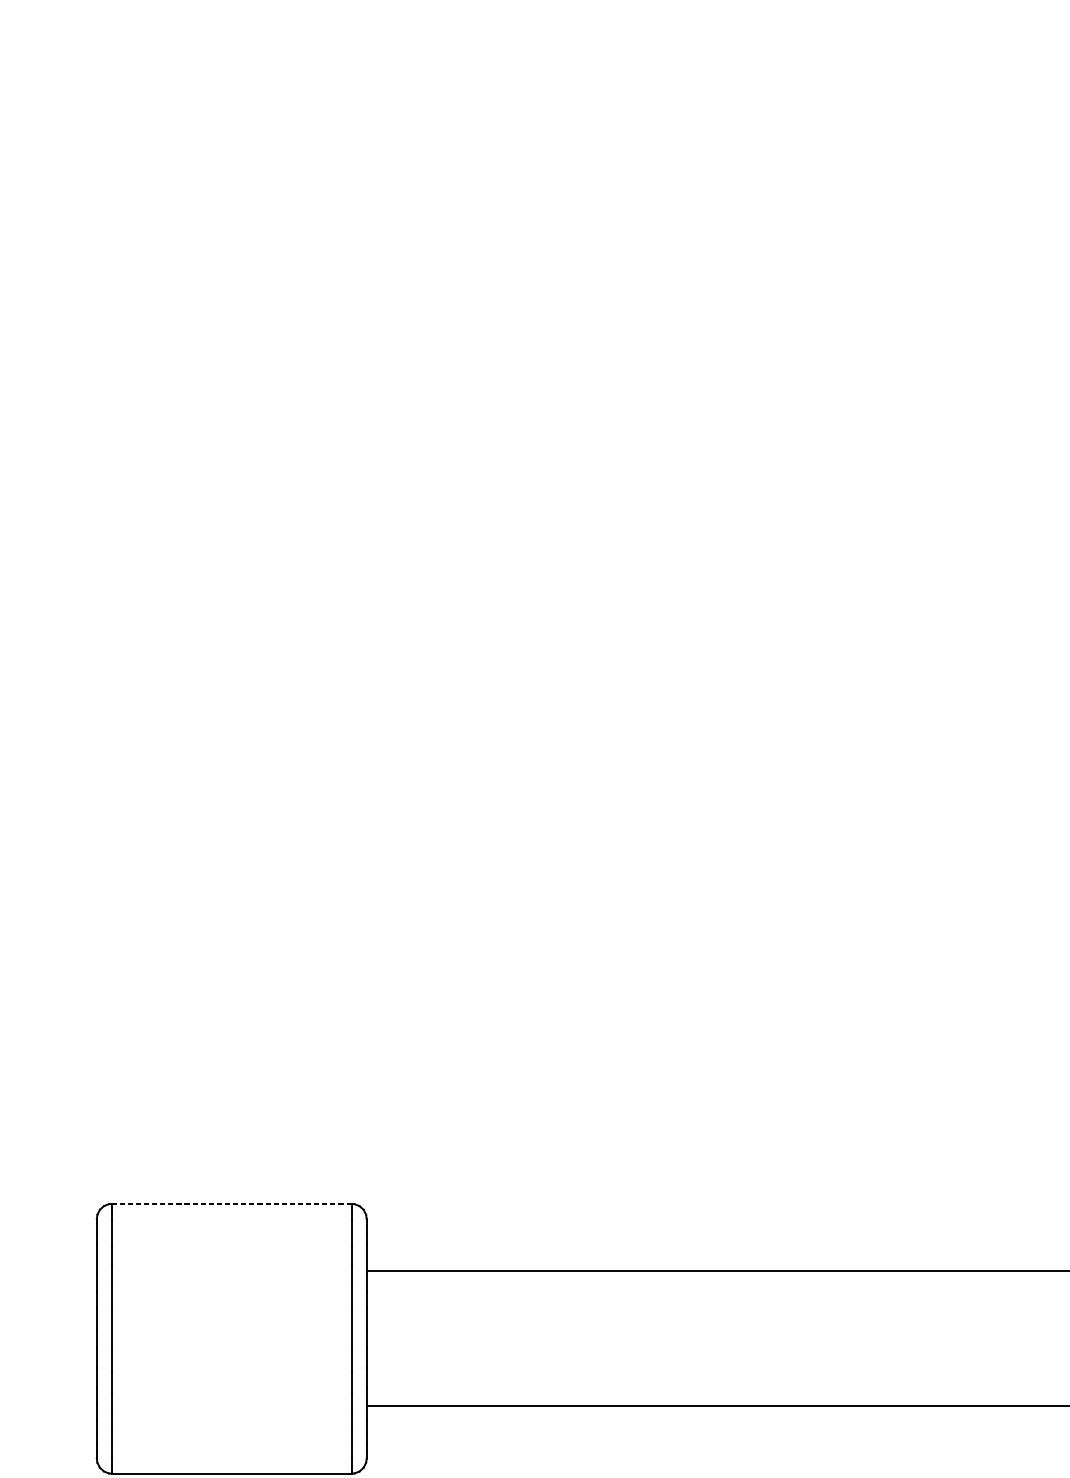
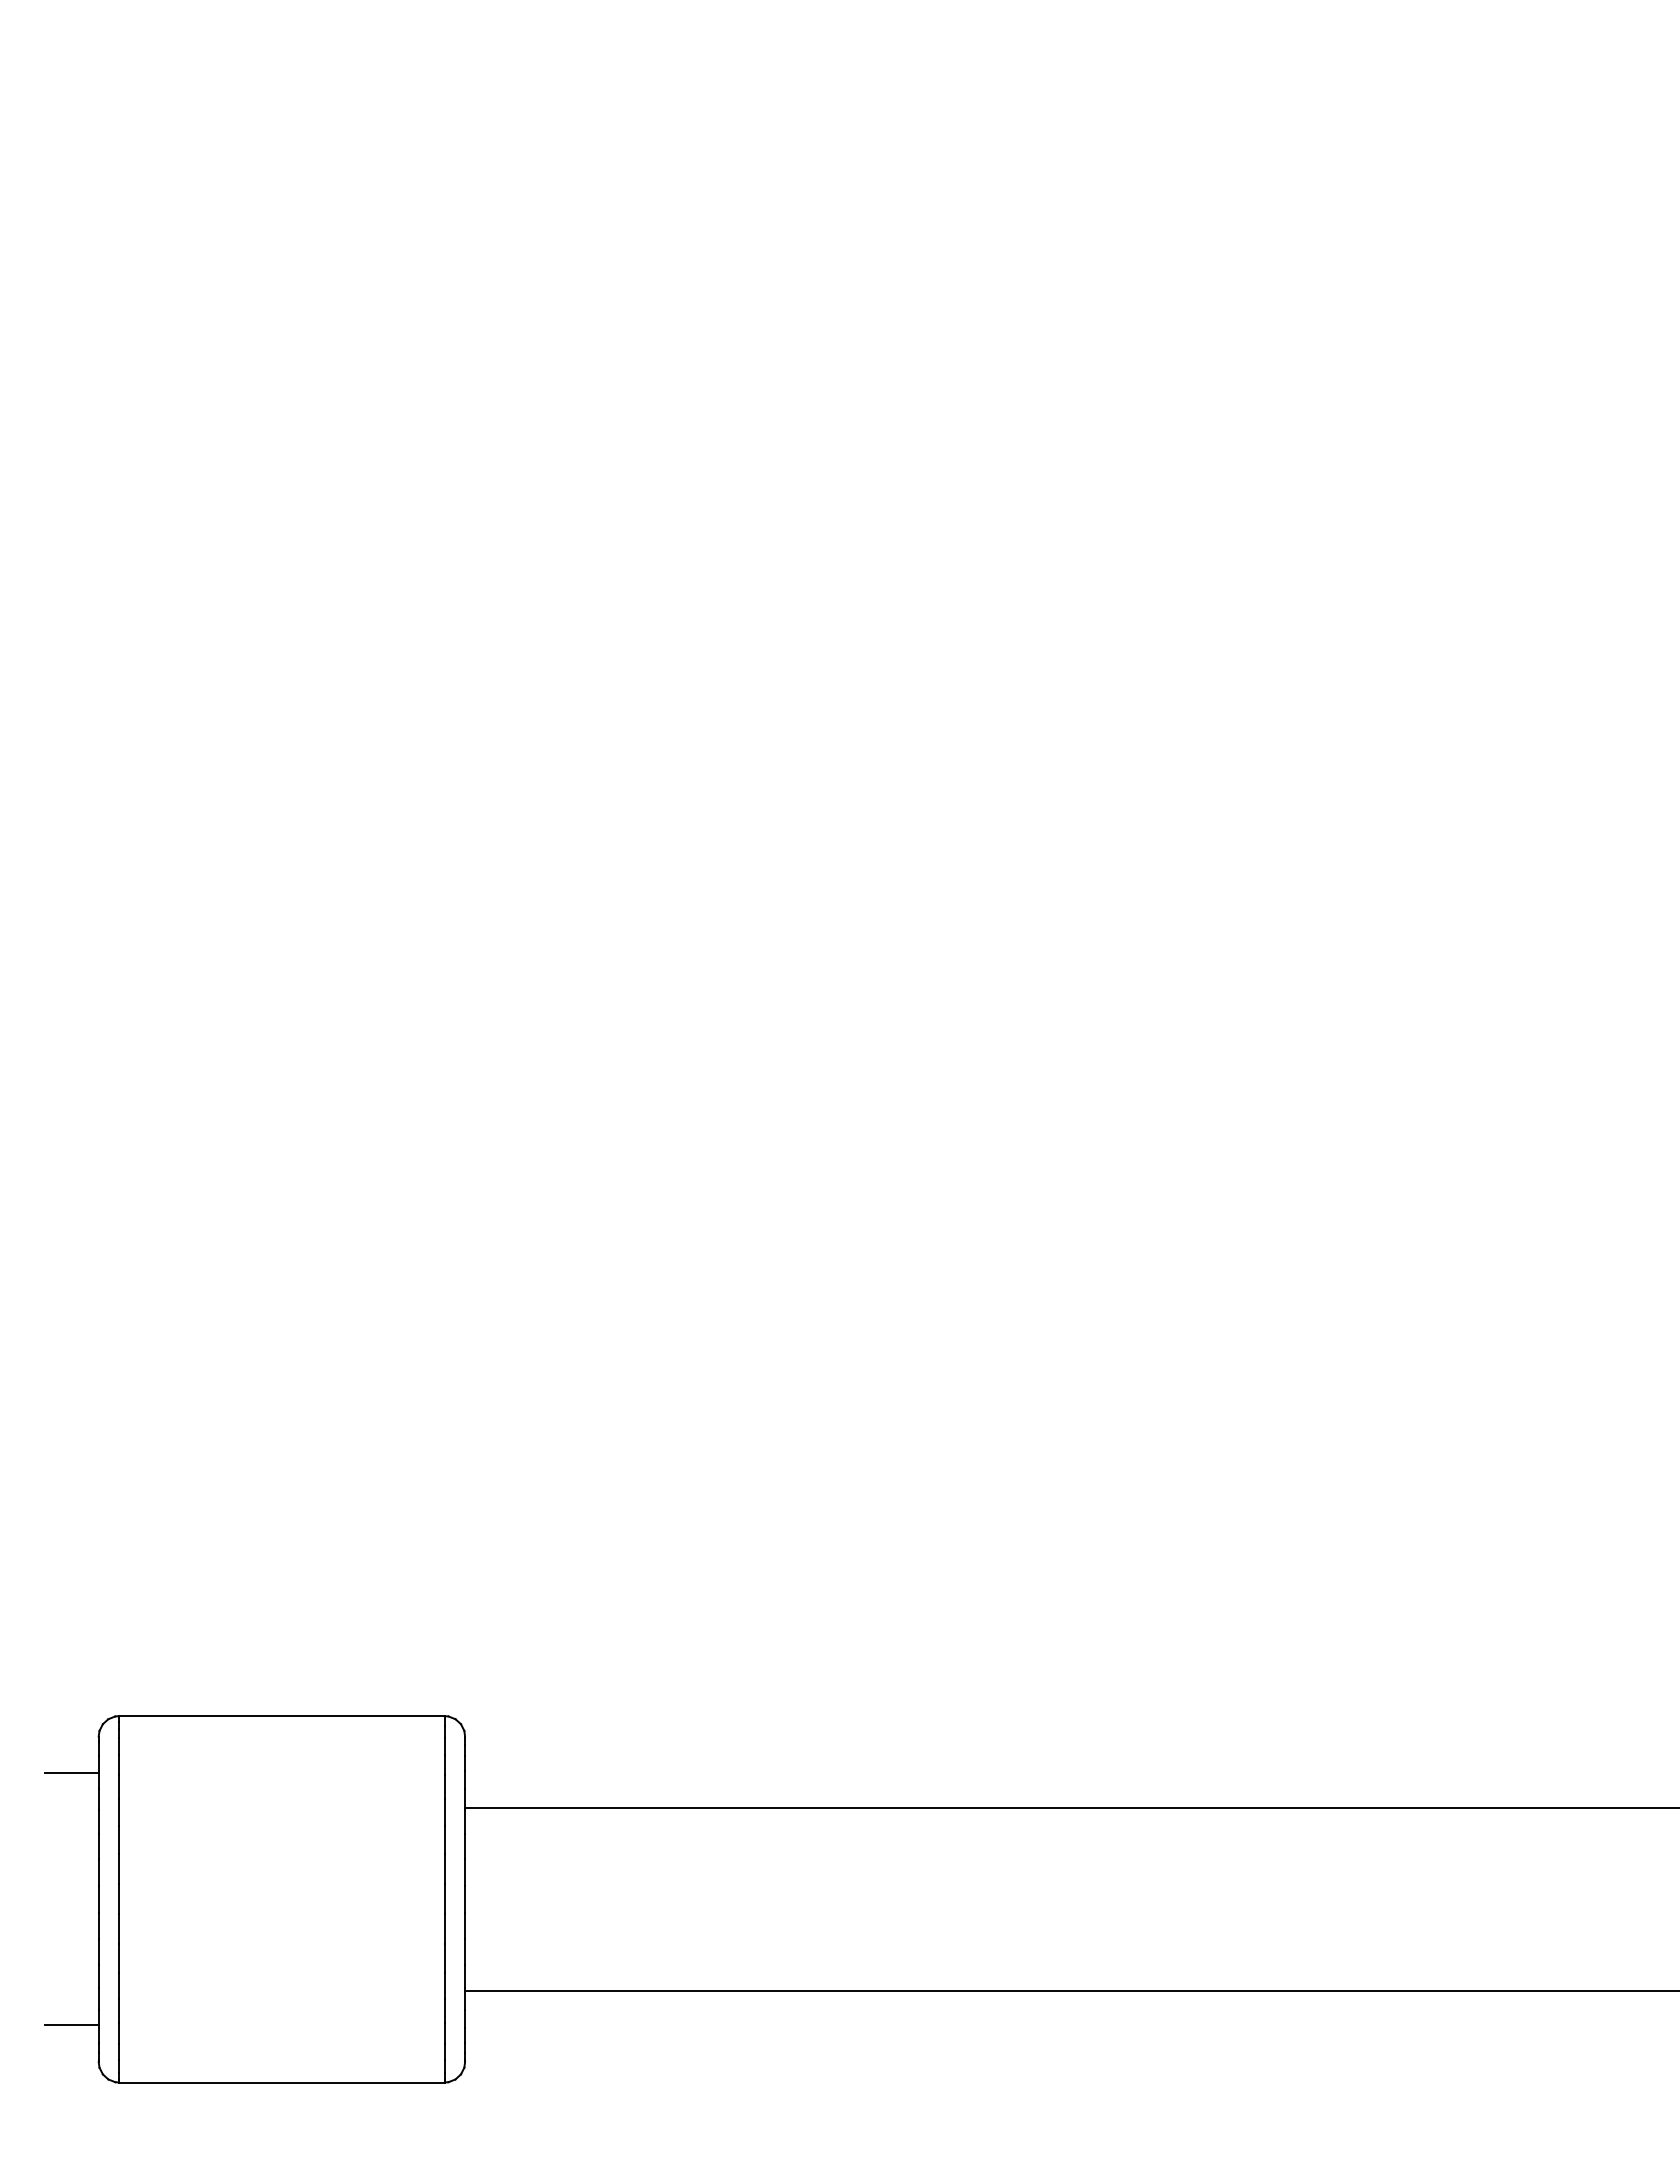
line: (231, 1204) -> (281, 1716), dashed -> solid
line: (76, 1246) -> (71, 1773), added
line: (76, 1431) -> (71, 2025), added

